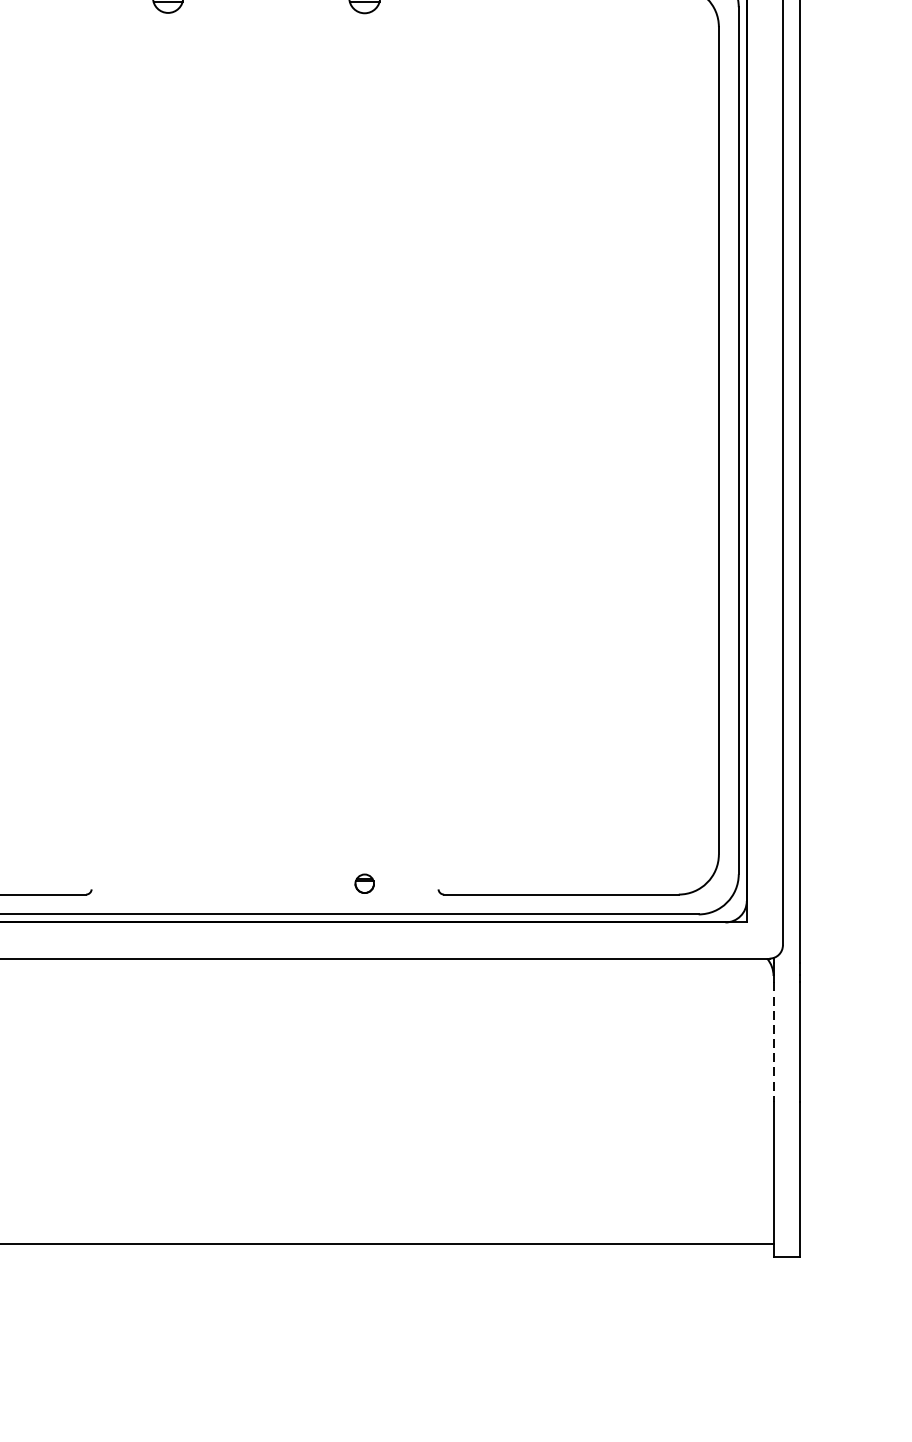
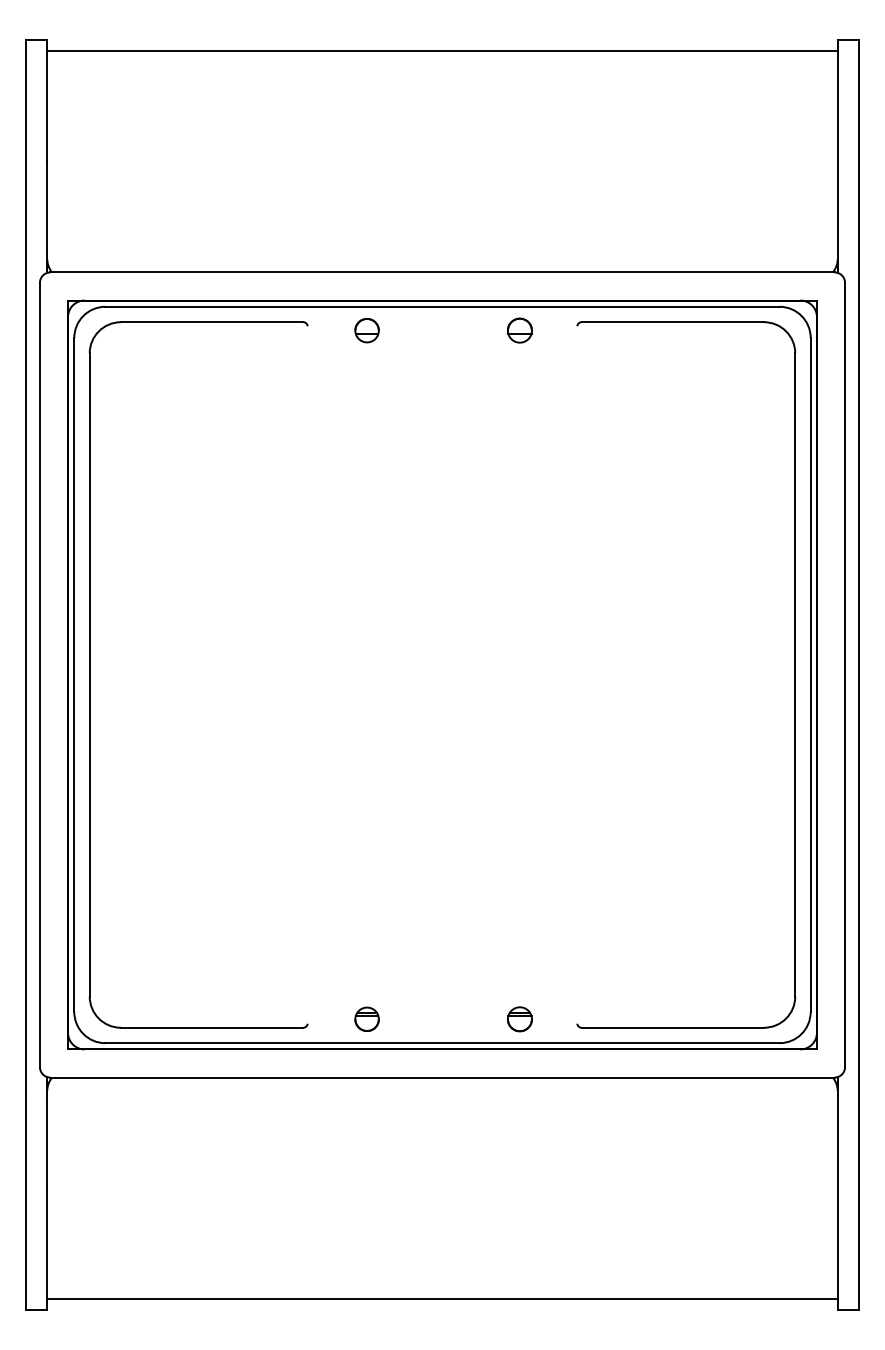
part: (167, 882) -> (366, 1018), added
part: (364, 883) -> (519, 1019), size x1.67
line: (773, 1042) -> (837, 1142), dashed -> solid

